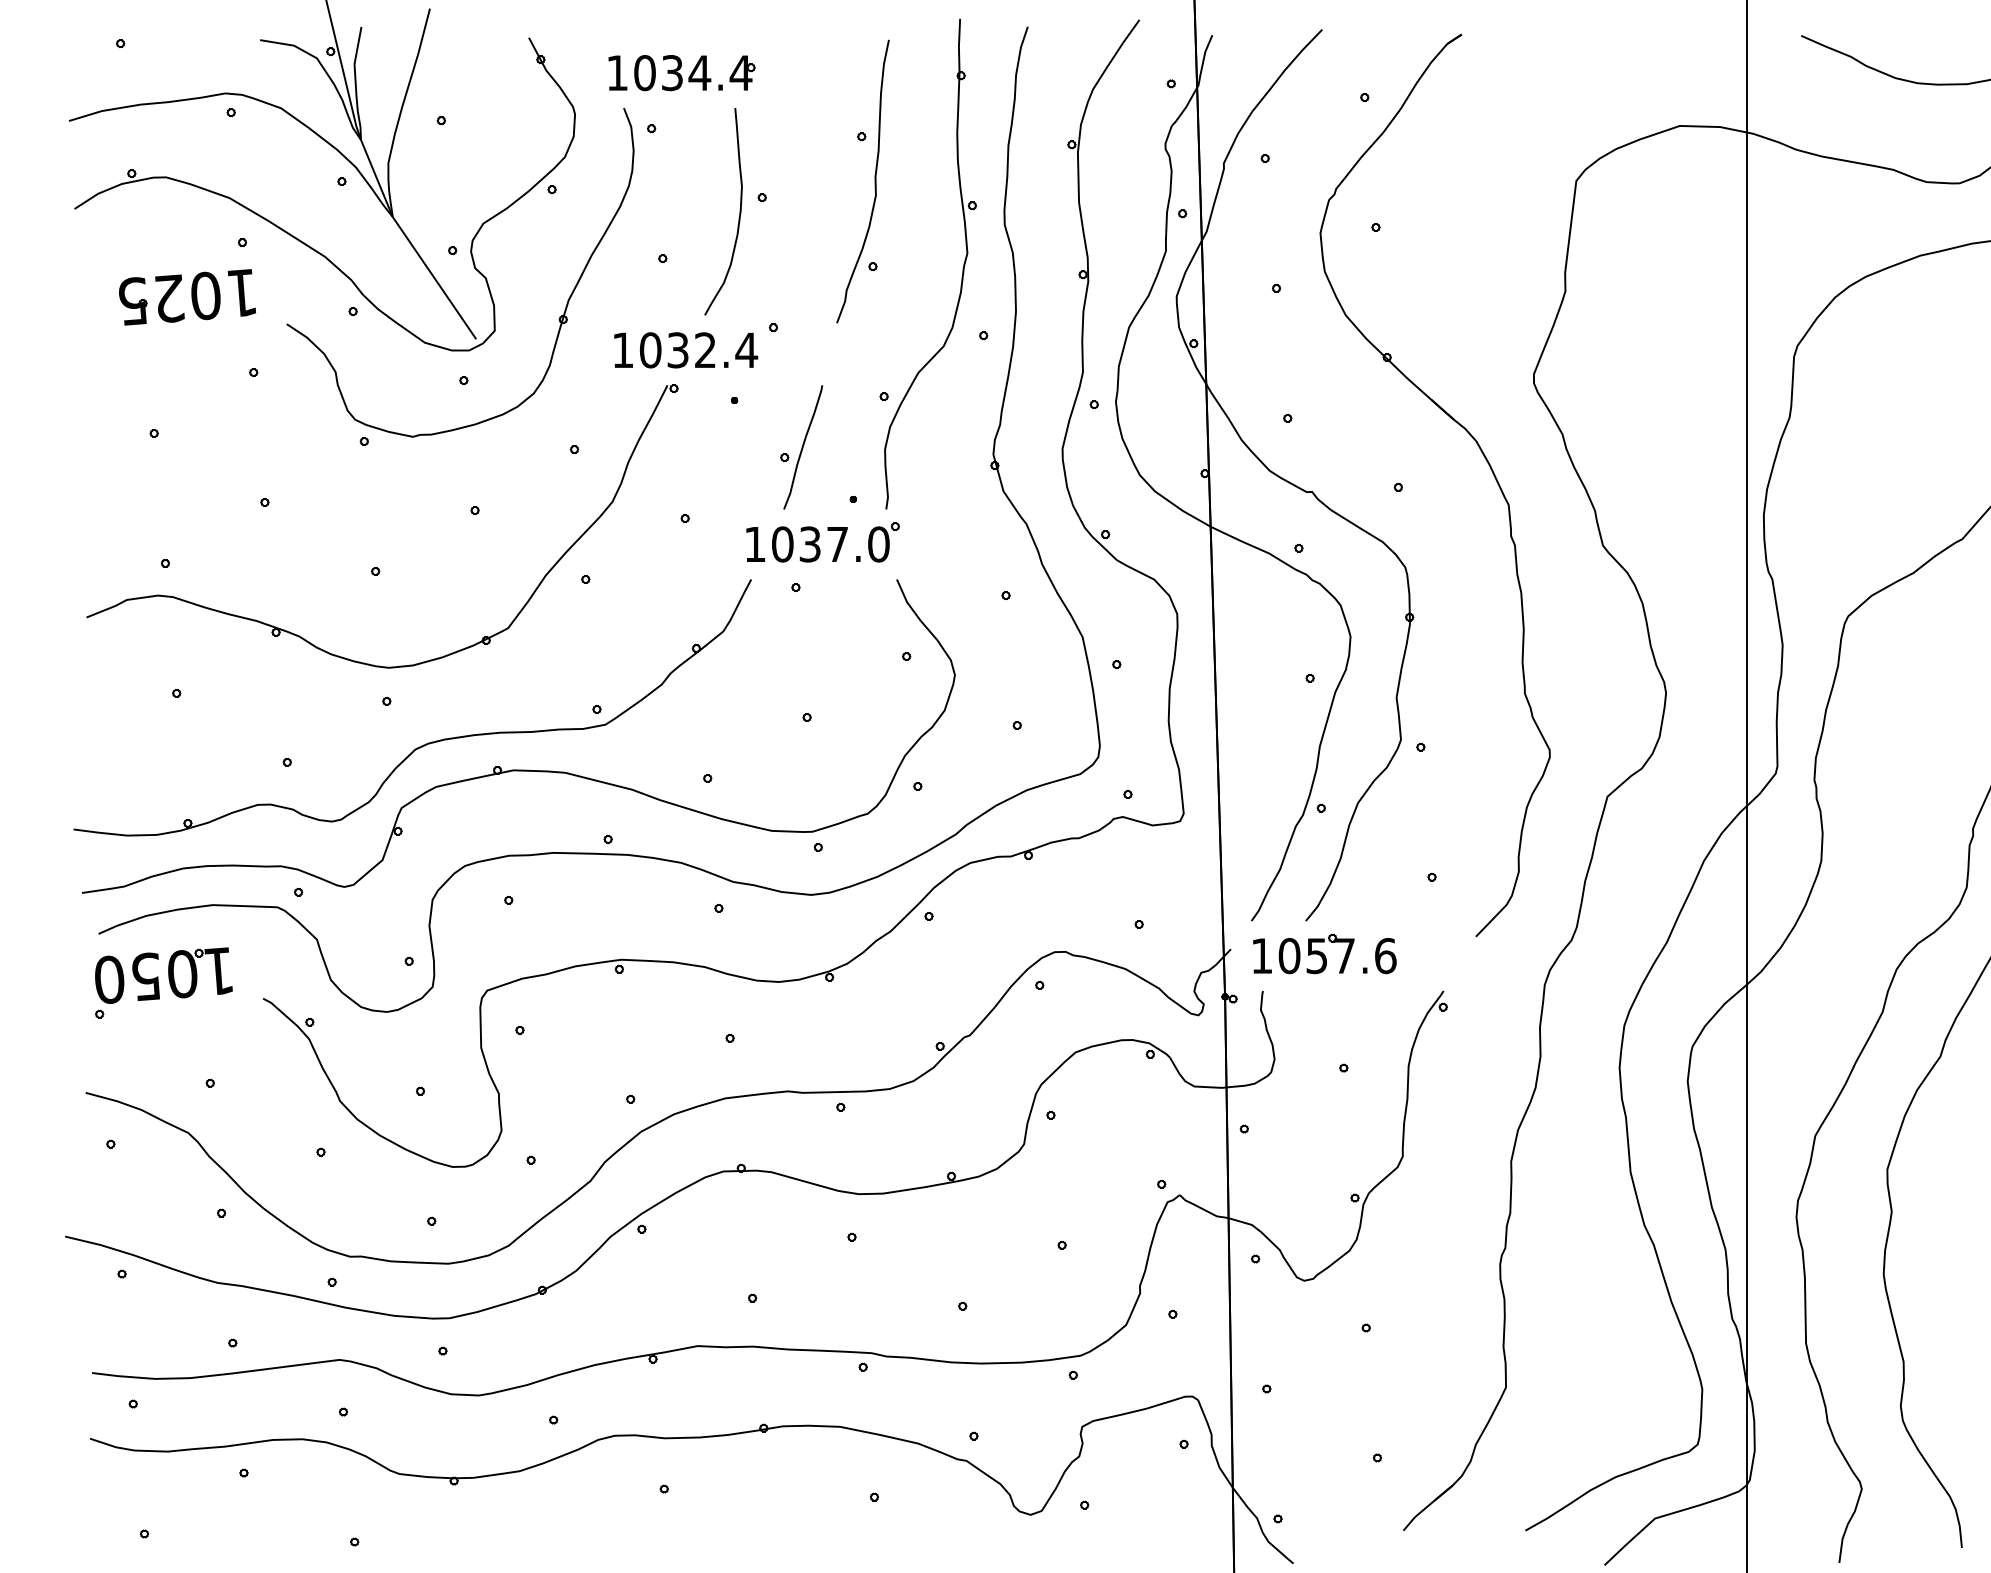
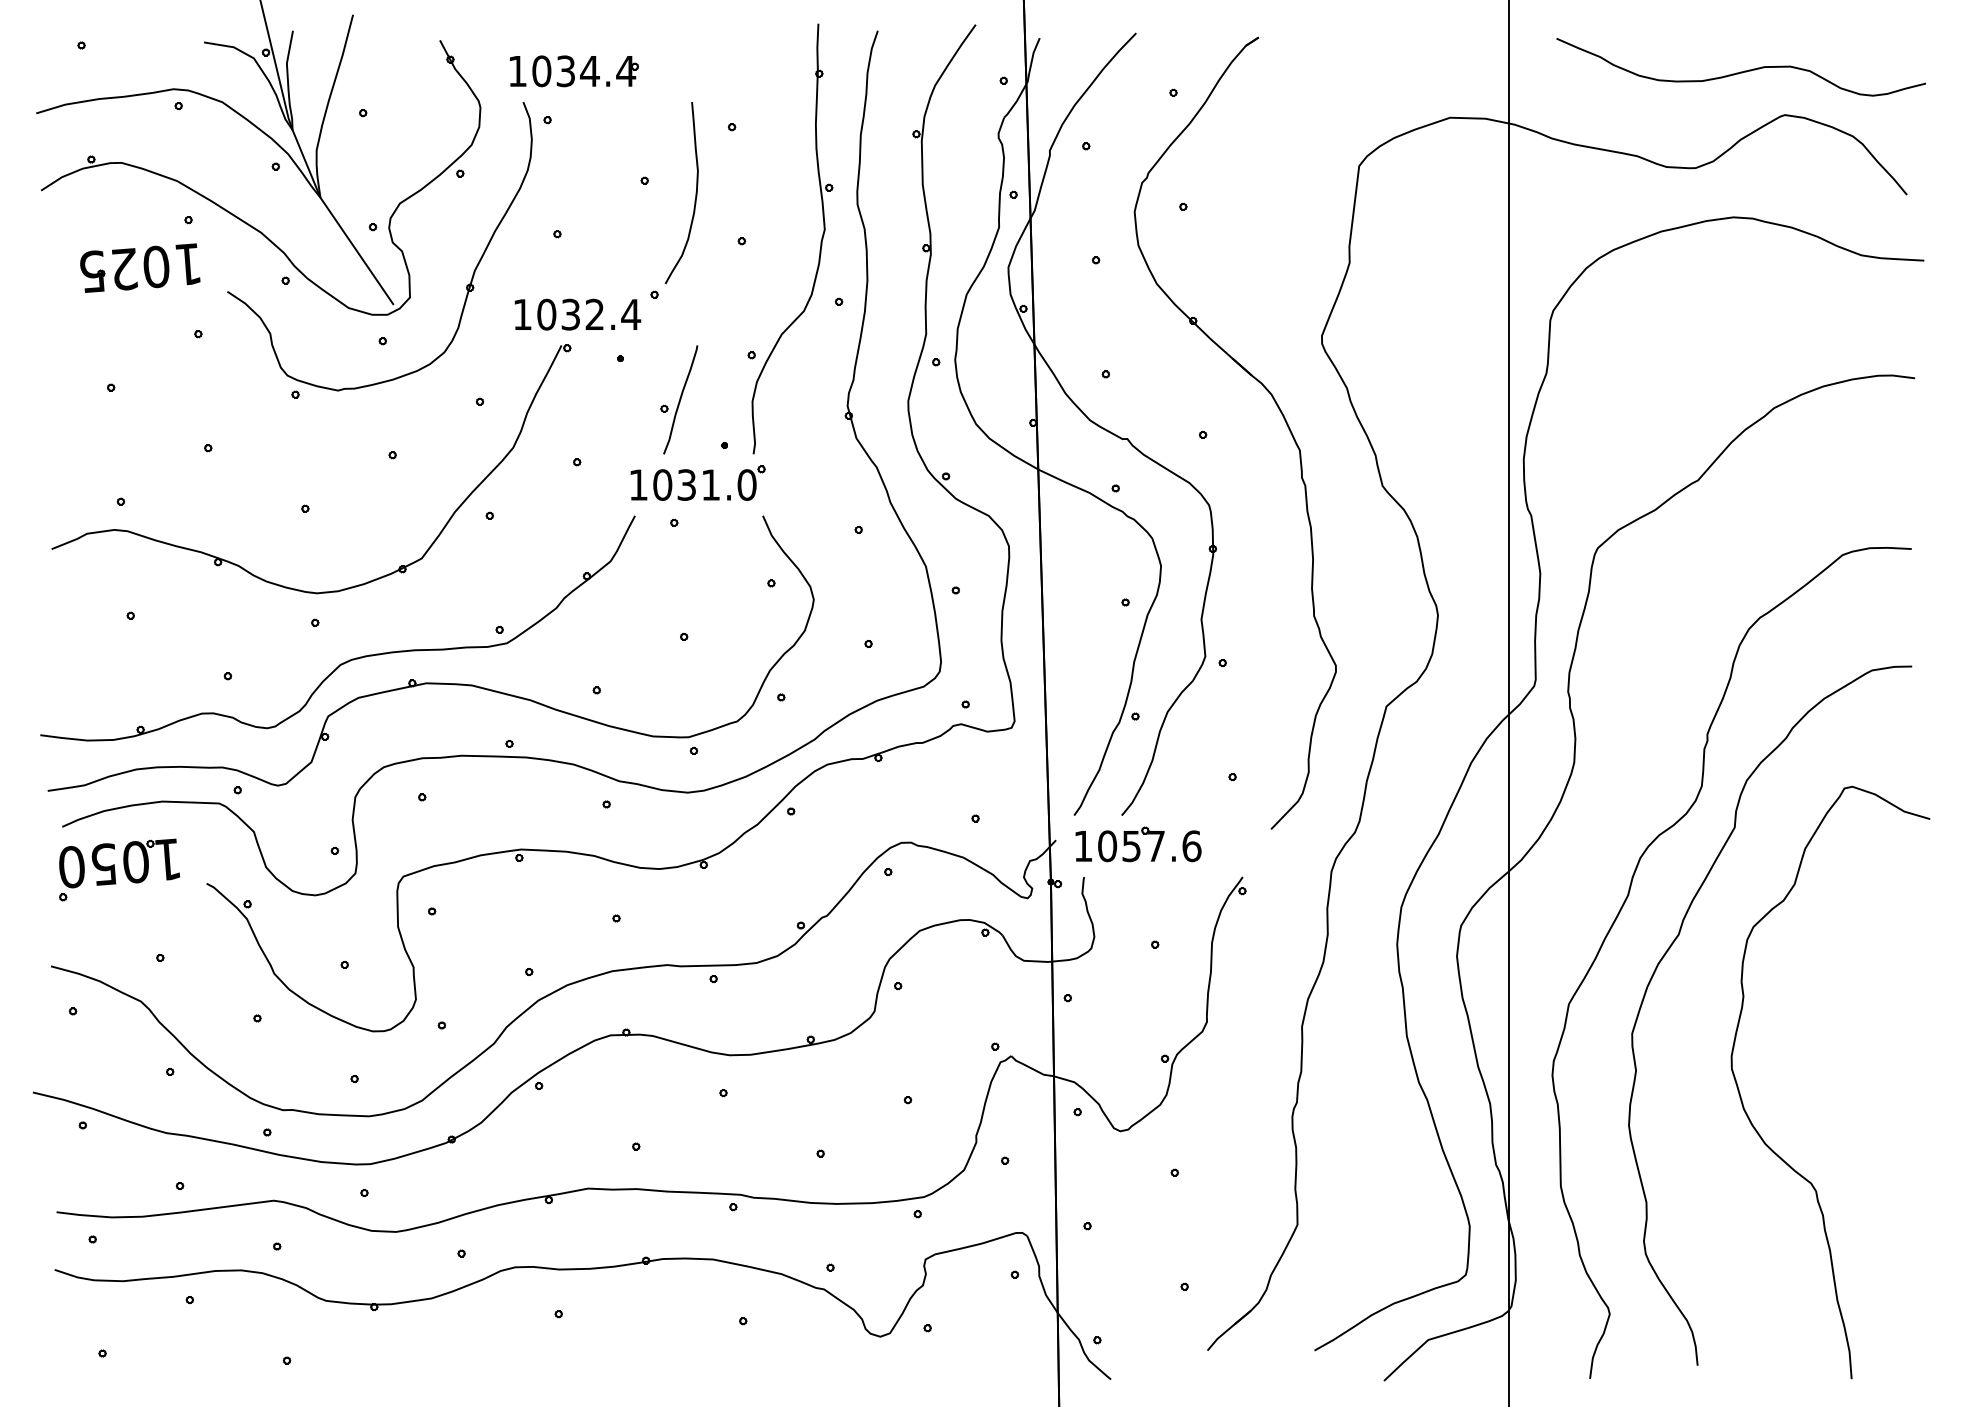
curve: (874, 181) -> (743, 166), removed
curve: (739, 212) -> (695, 193), moved
text: (837, 543) -> (710, 484), 1037.0 -> 1031.0

